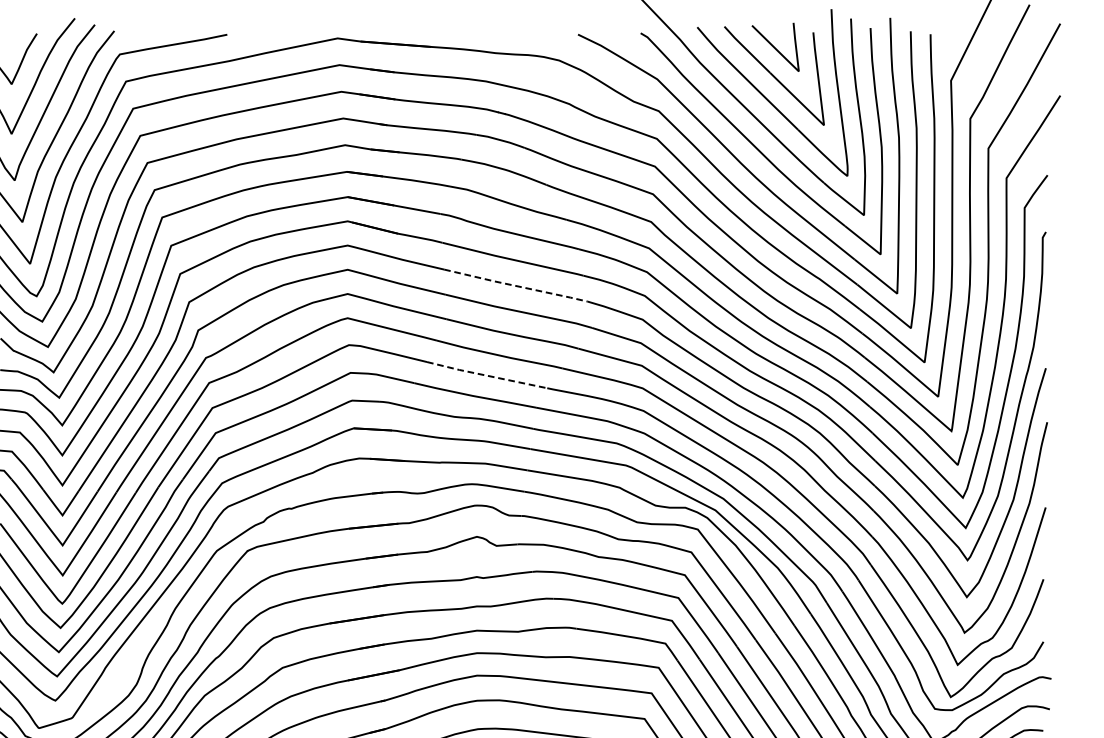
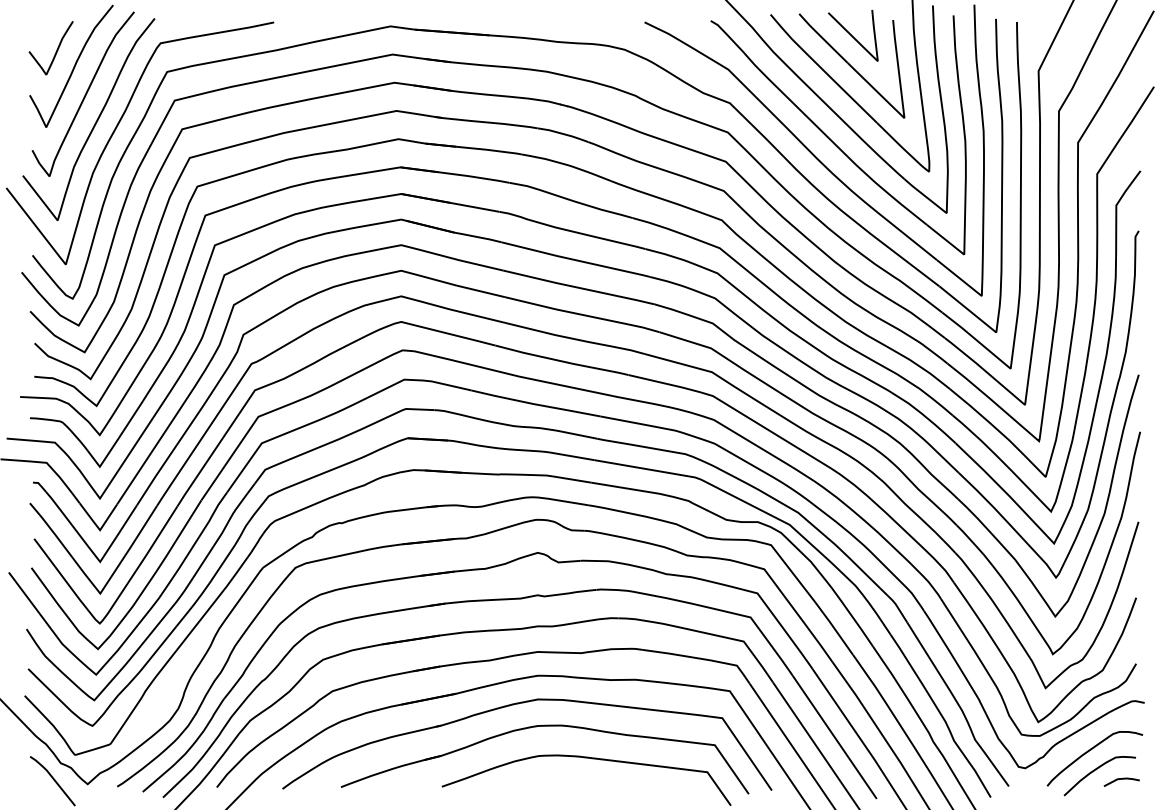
line: (516, 286) -> (579, 288), dashed -> solid
line: (486, 375) -> (547, 382), dashed -> solid

